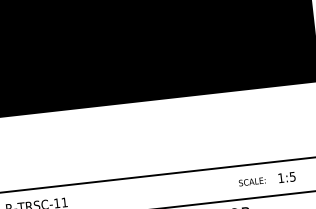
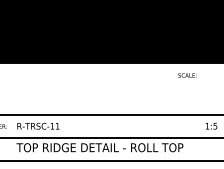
text: (252, 181) -> (187, 75), moved

